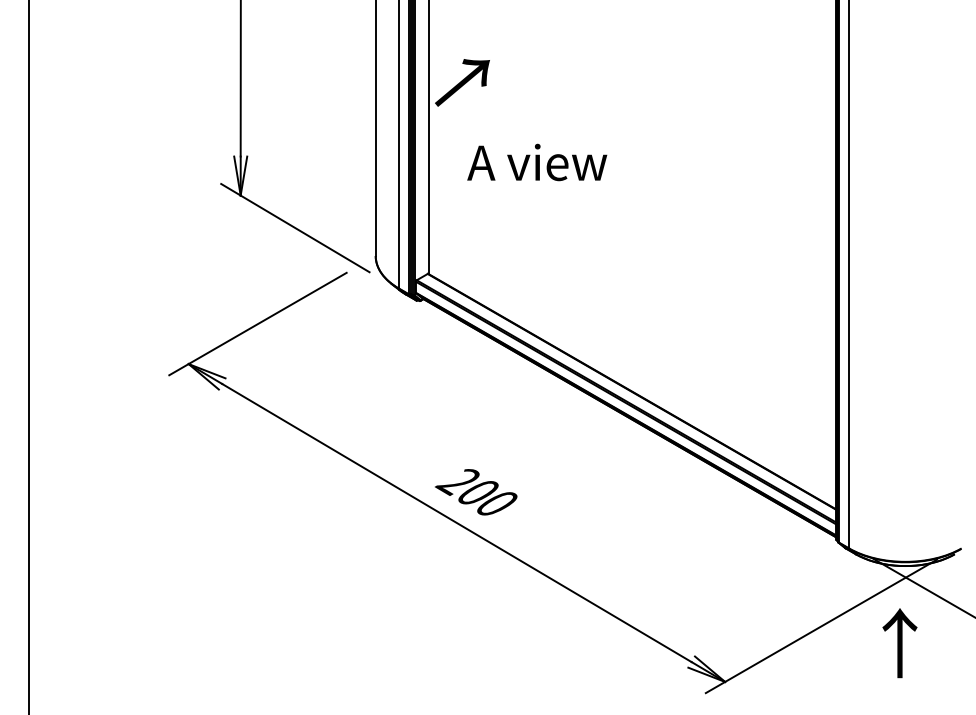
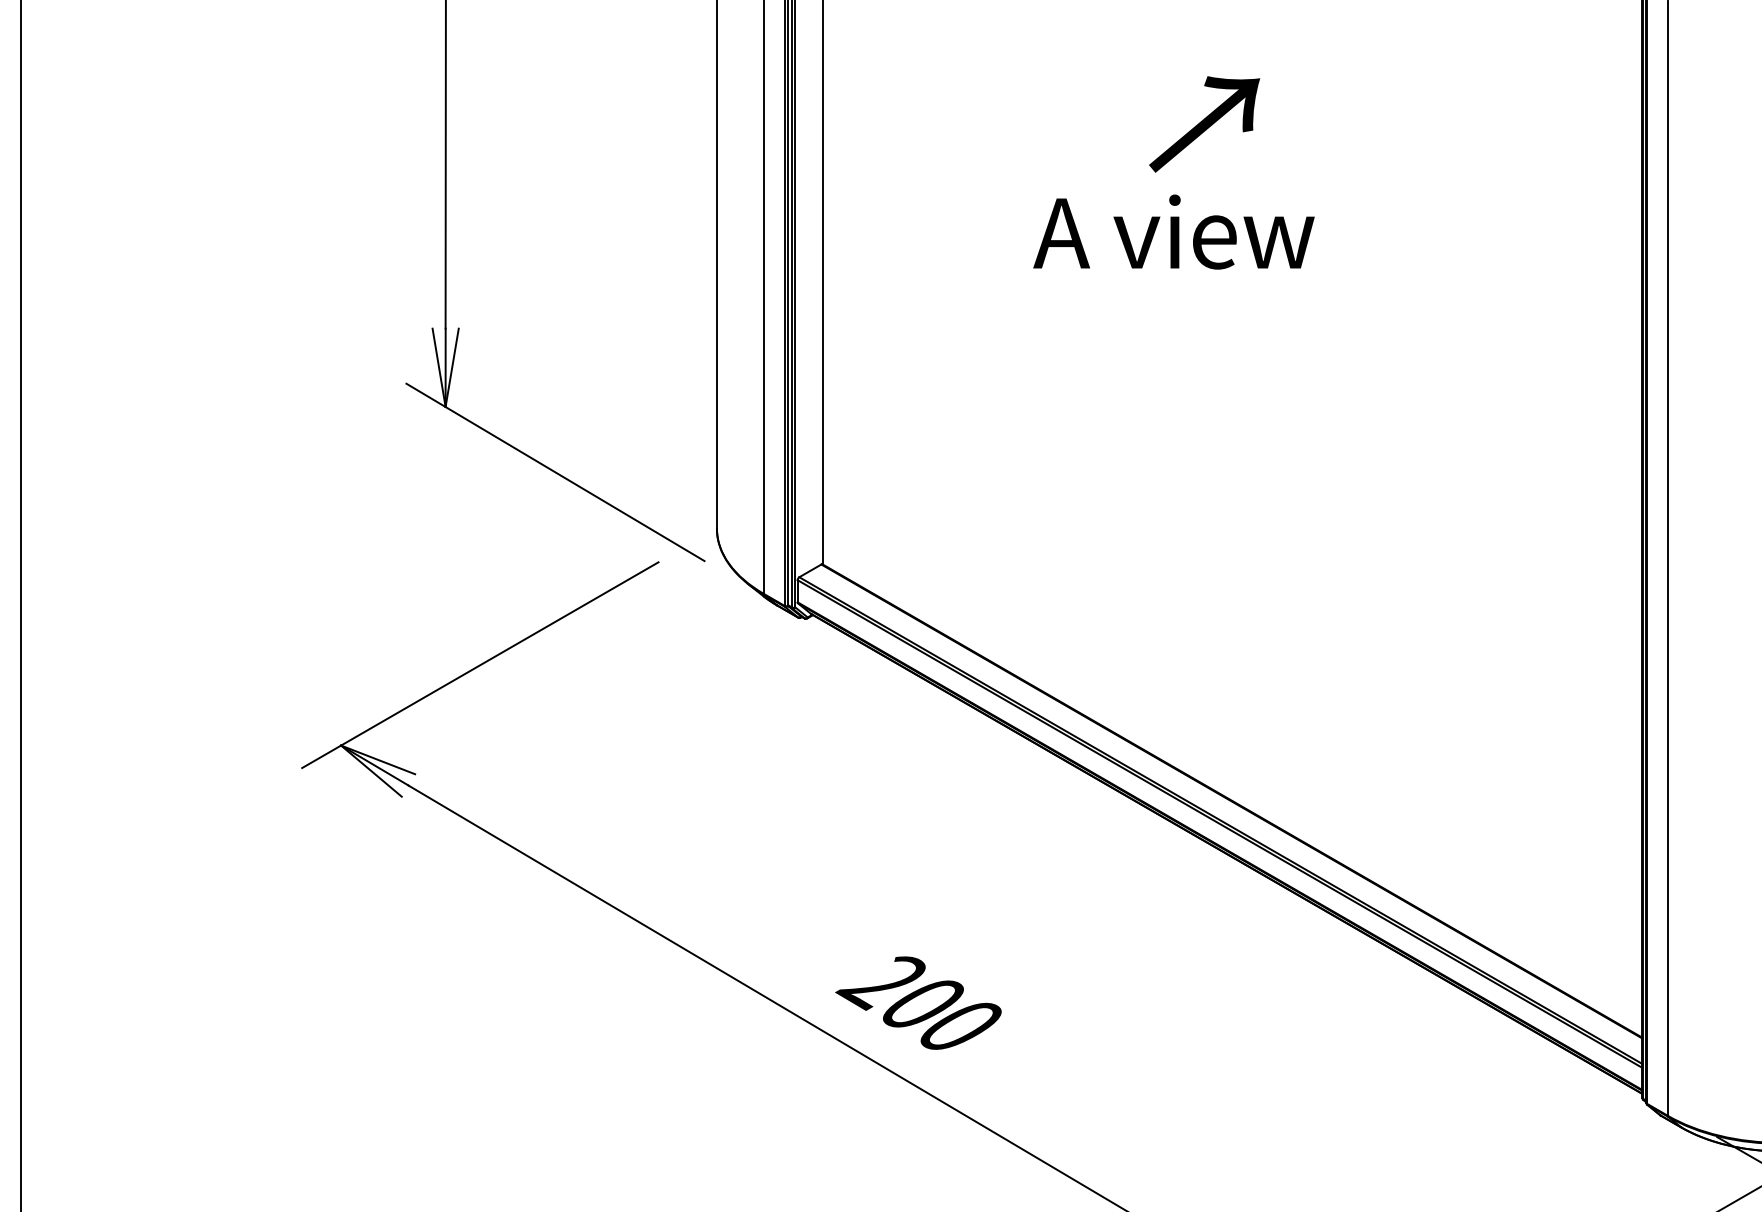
text: (462, 82) -> (1204, 123), moved
text: (537, 162) -> (1174, 232), moved

